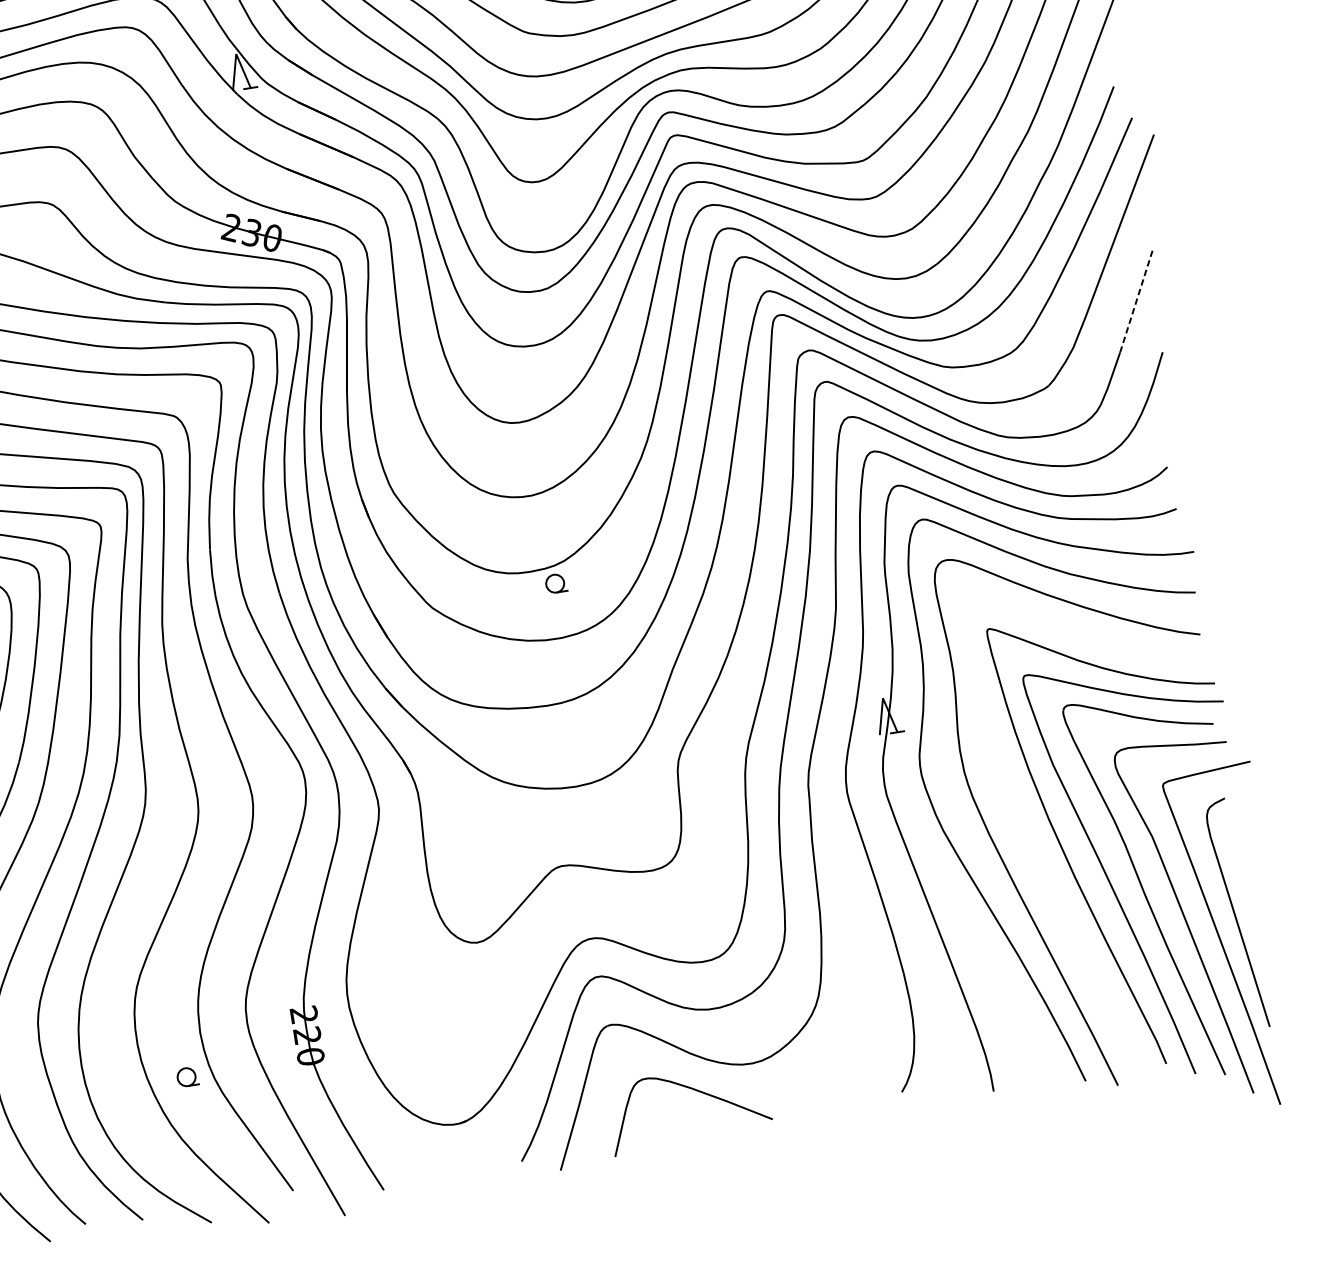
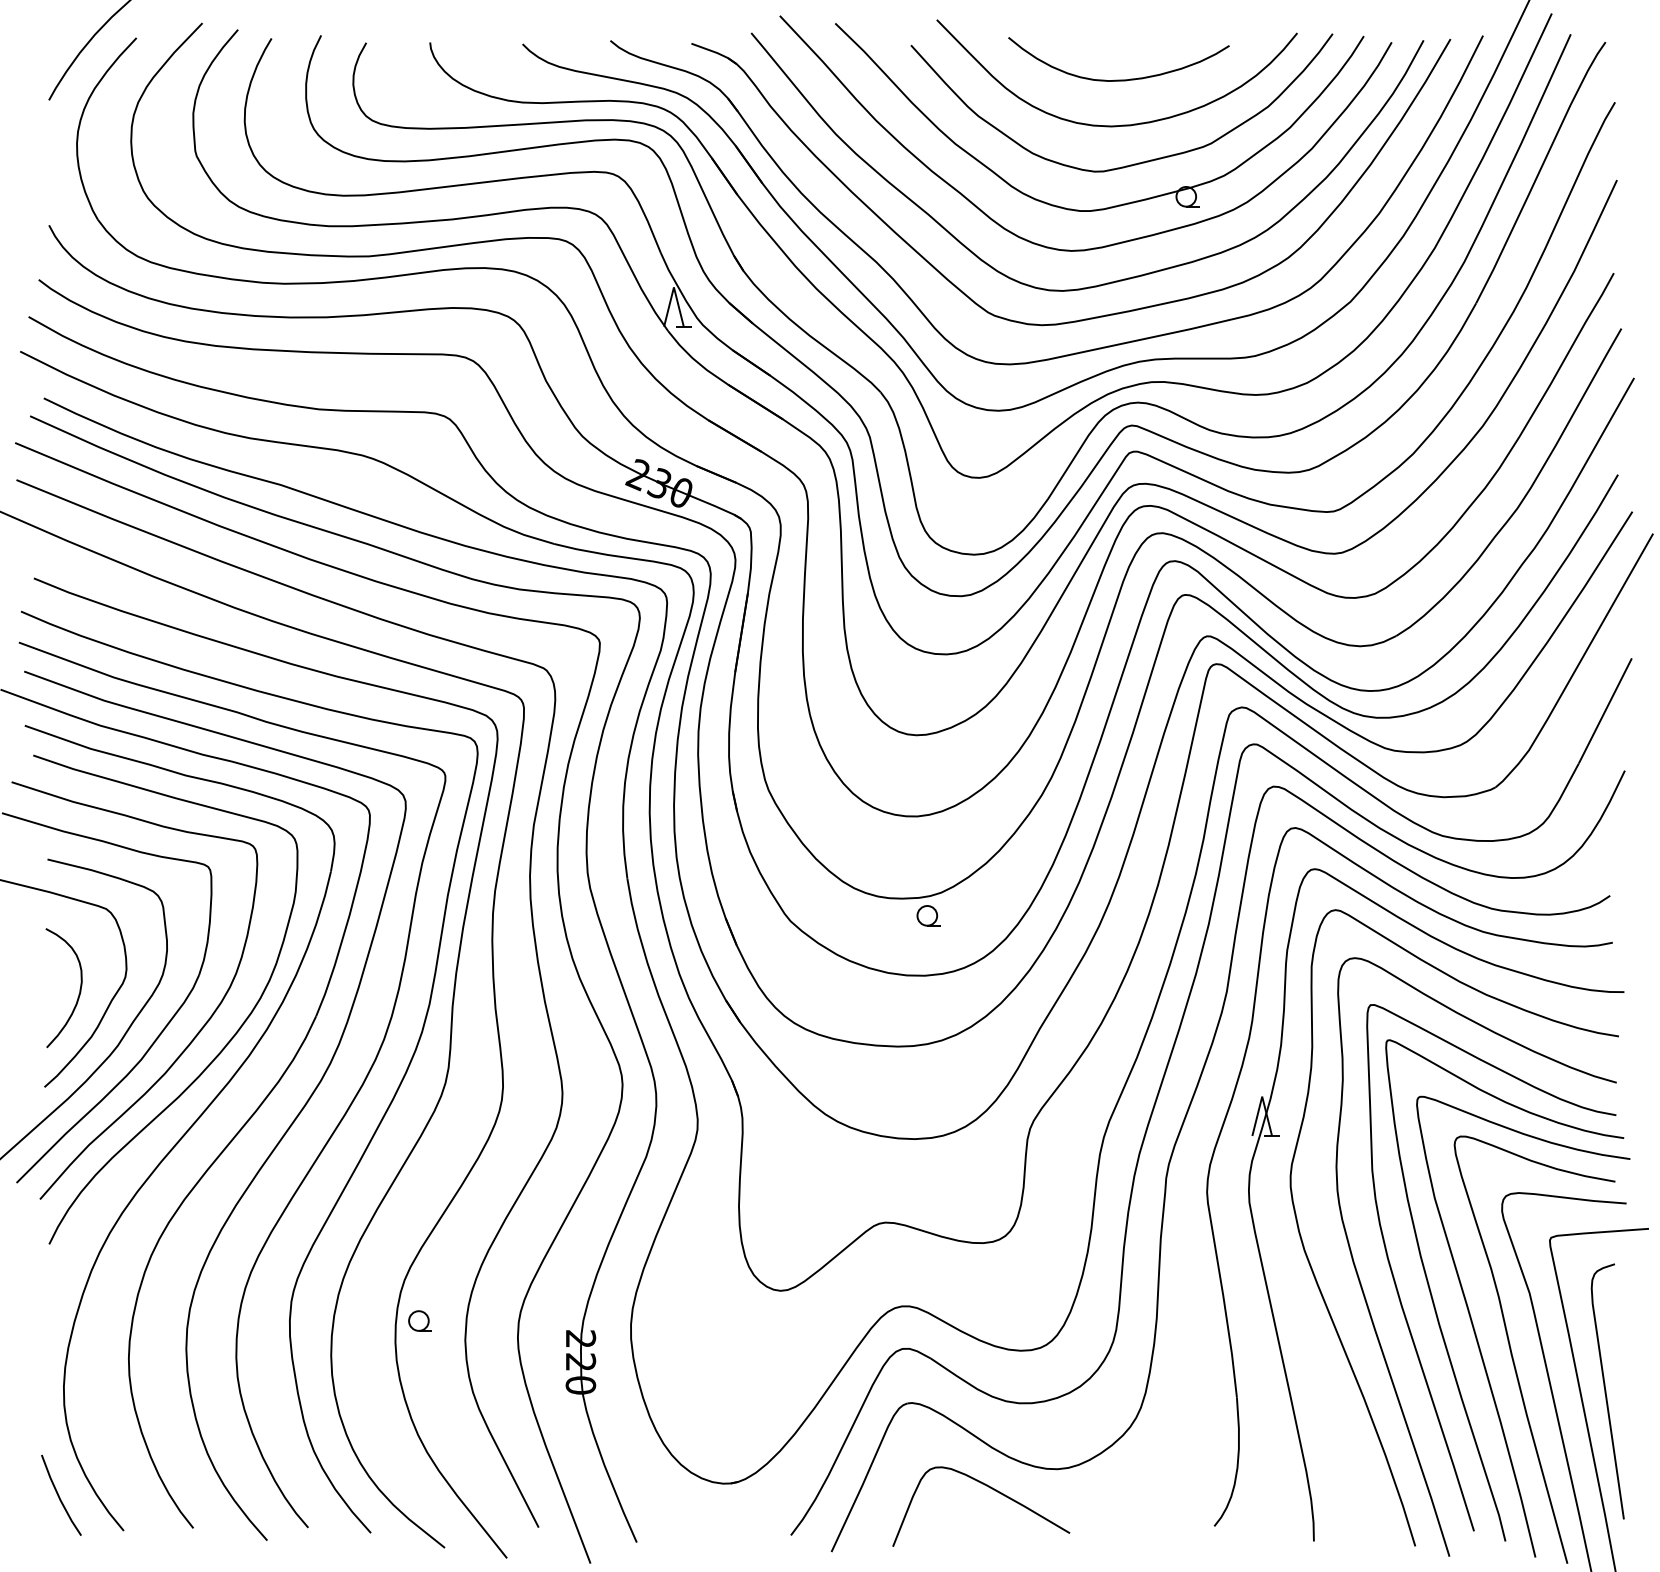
line: (1136, 300) -> (1605, 710), dashed -> solid
curve: (1033, 853) -> (1398, 1290), added
part: (187, 1076) -> (419, 1320), moved

